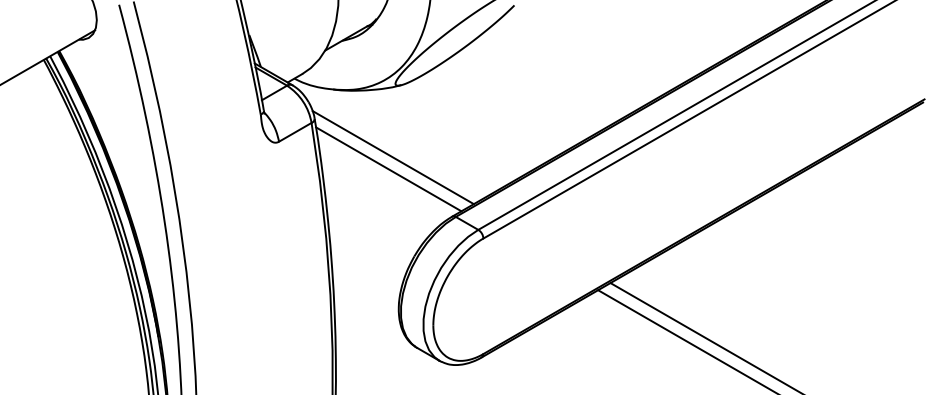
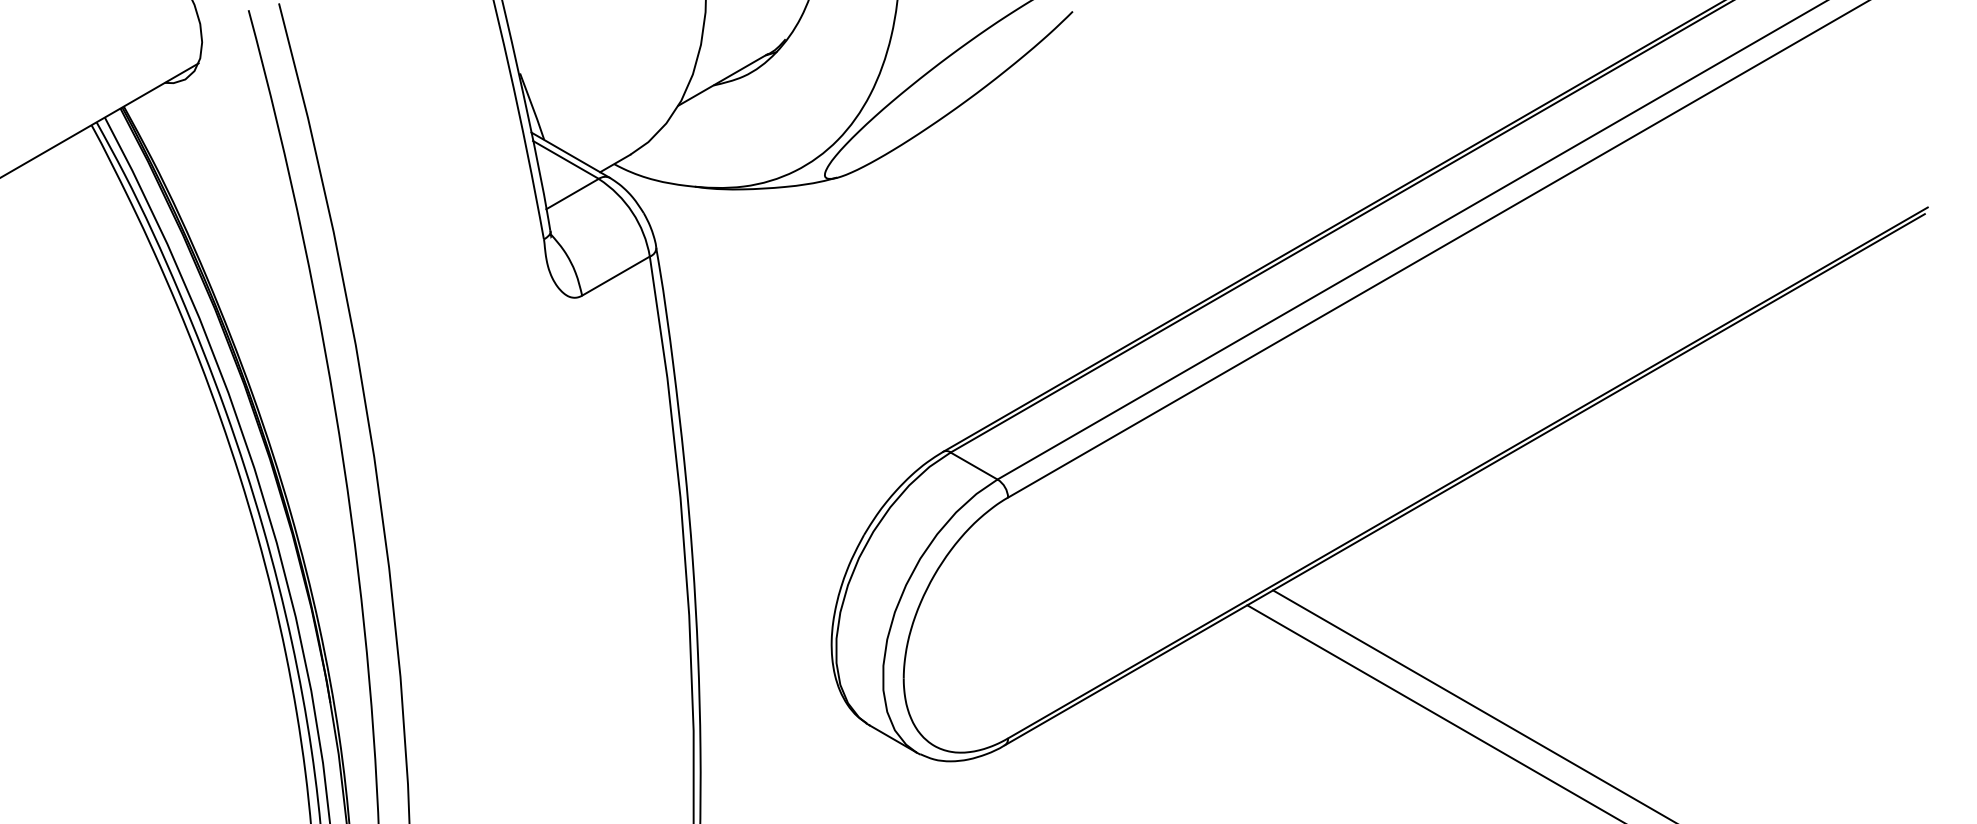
line: (392, 157) -> (818, 328), removed
line: (388, 169) -> (810, 353), removed

